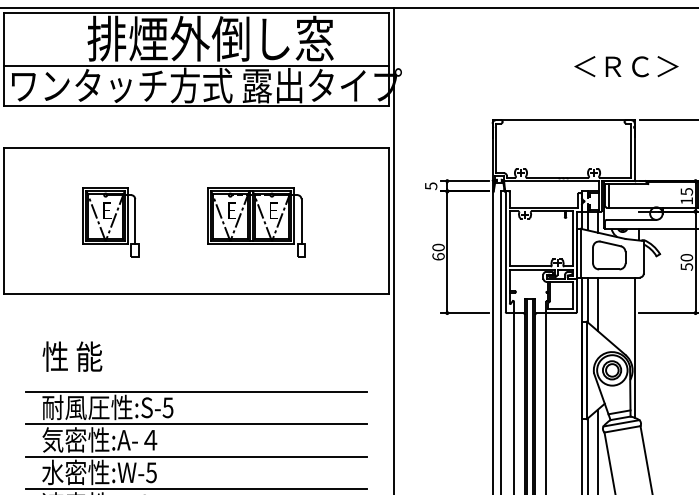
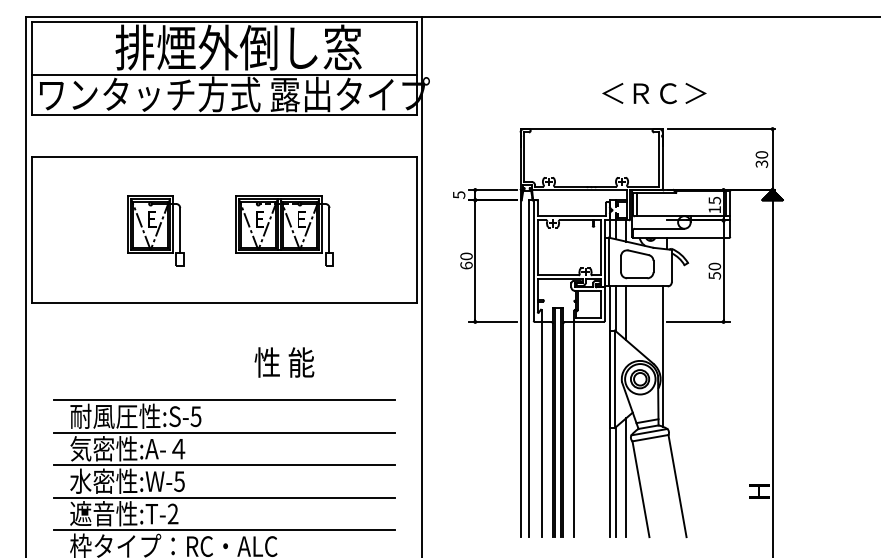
text: (626, 66) -> (654, 93), moved
part: (110, 221) -> (155, 230), moved
text: (72, 356) -> (284, 362), moved

